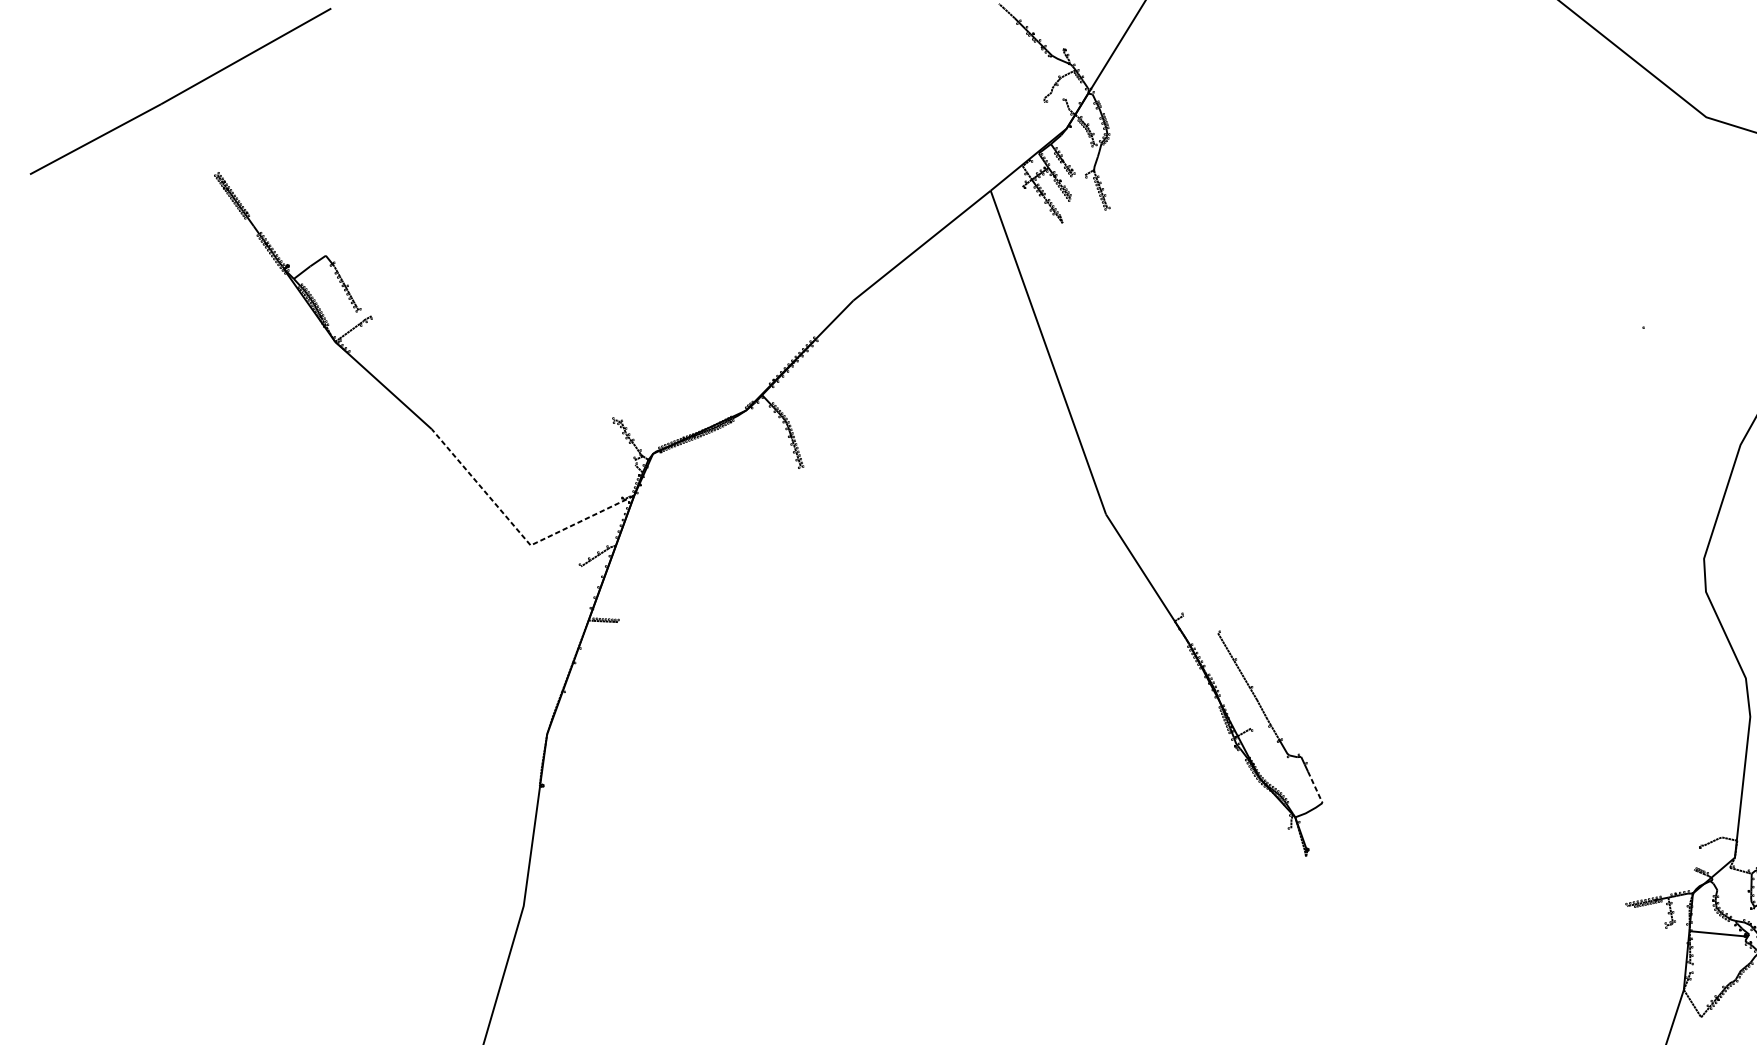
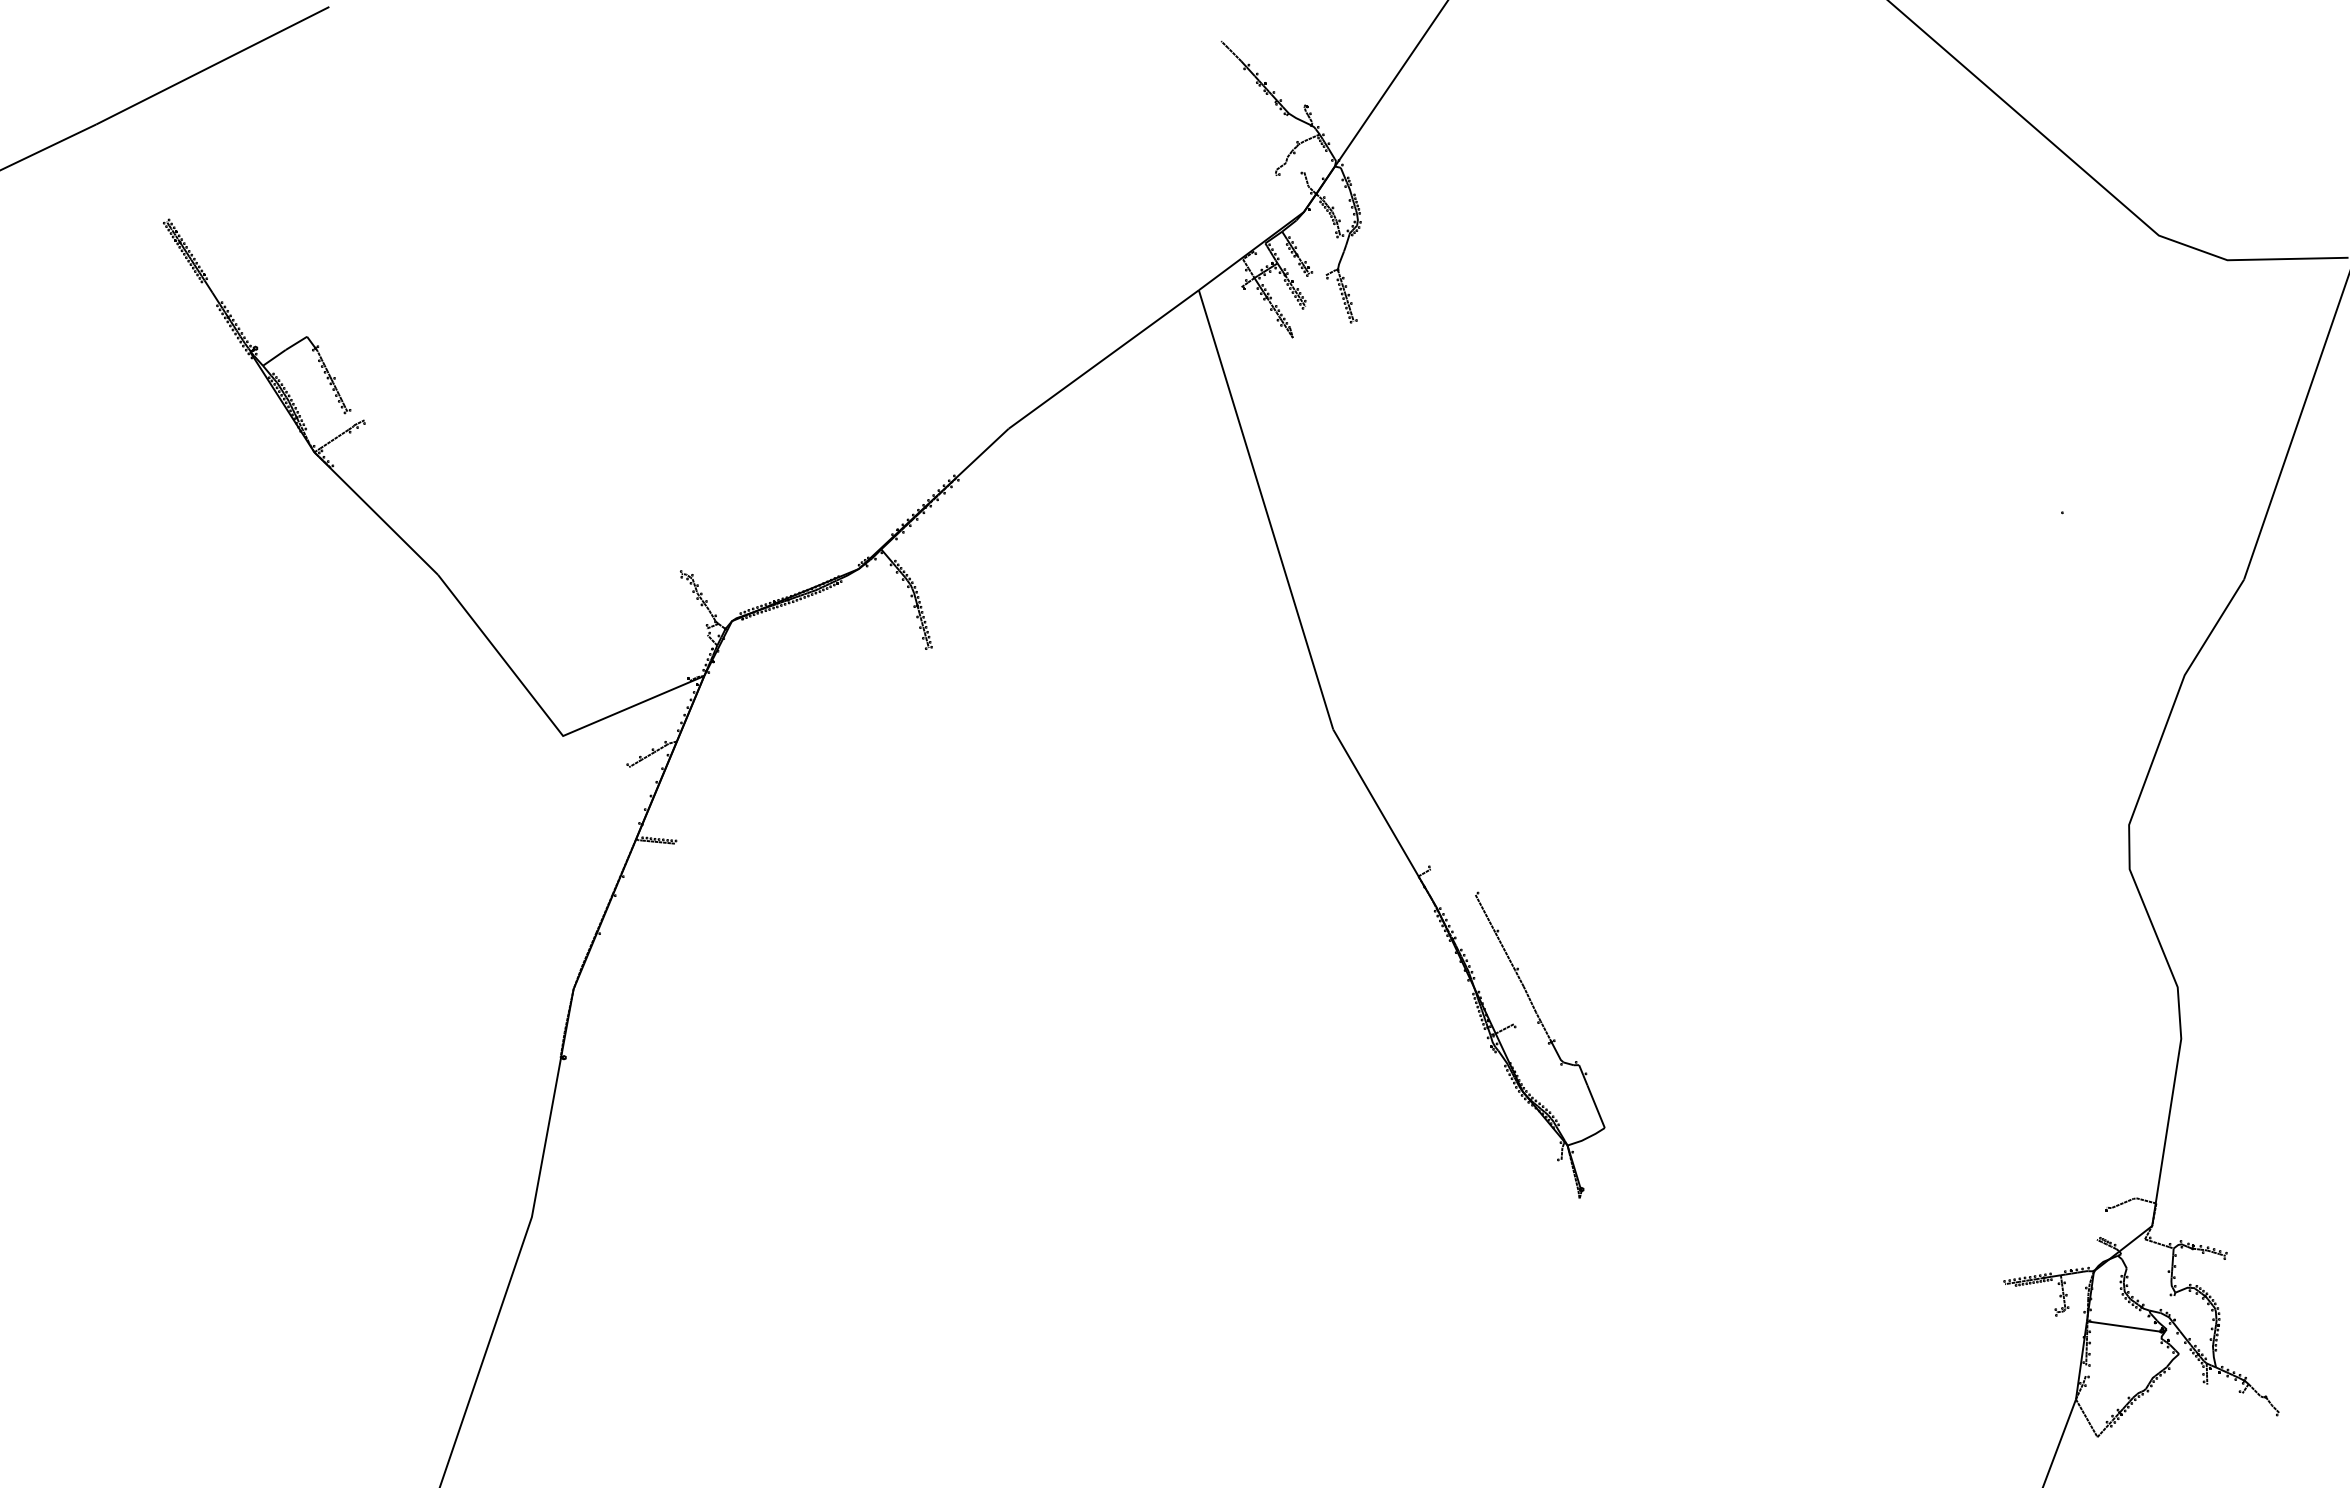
line: (518, 531) -> (547, 716), dashed -> solid
line: (1315, 787) -> (1596, 1107), dashed -> solid

